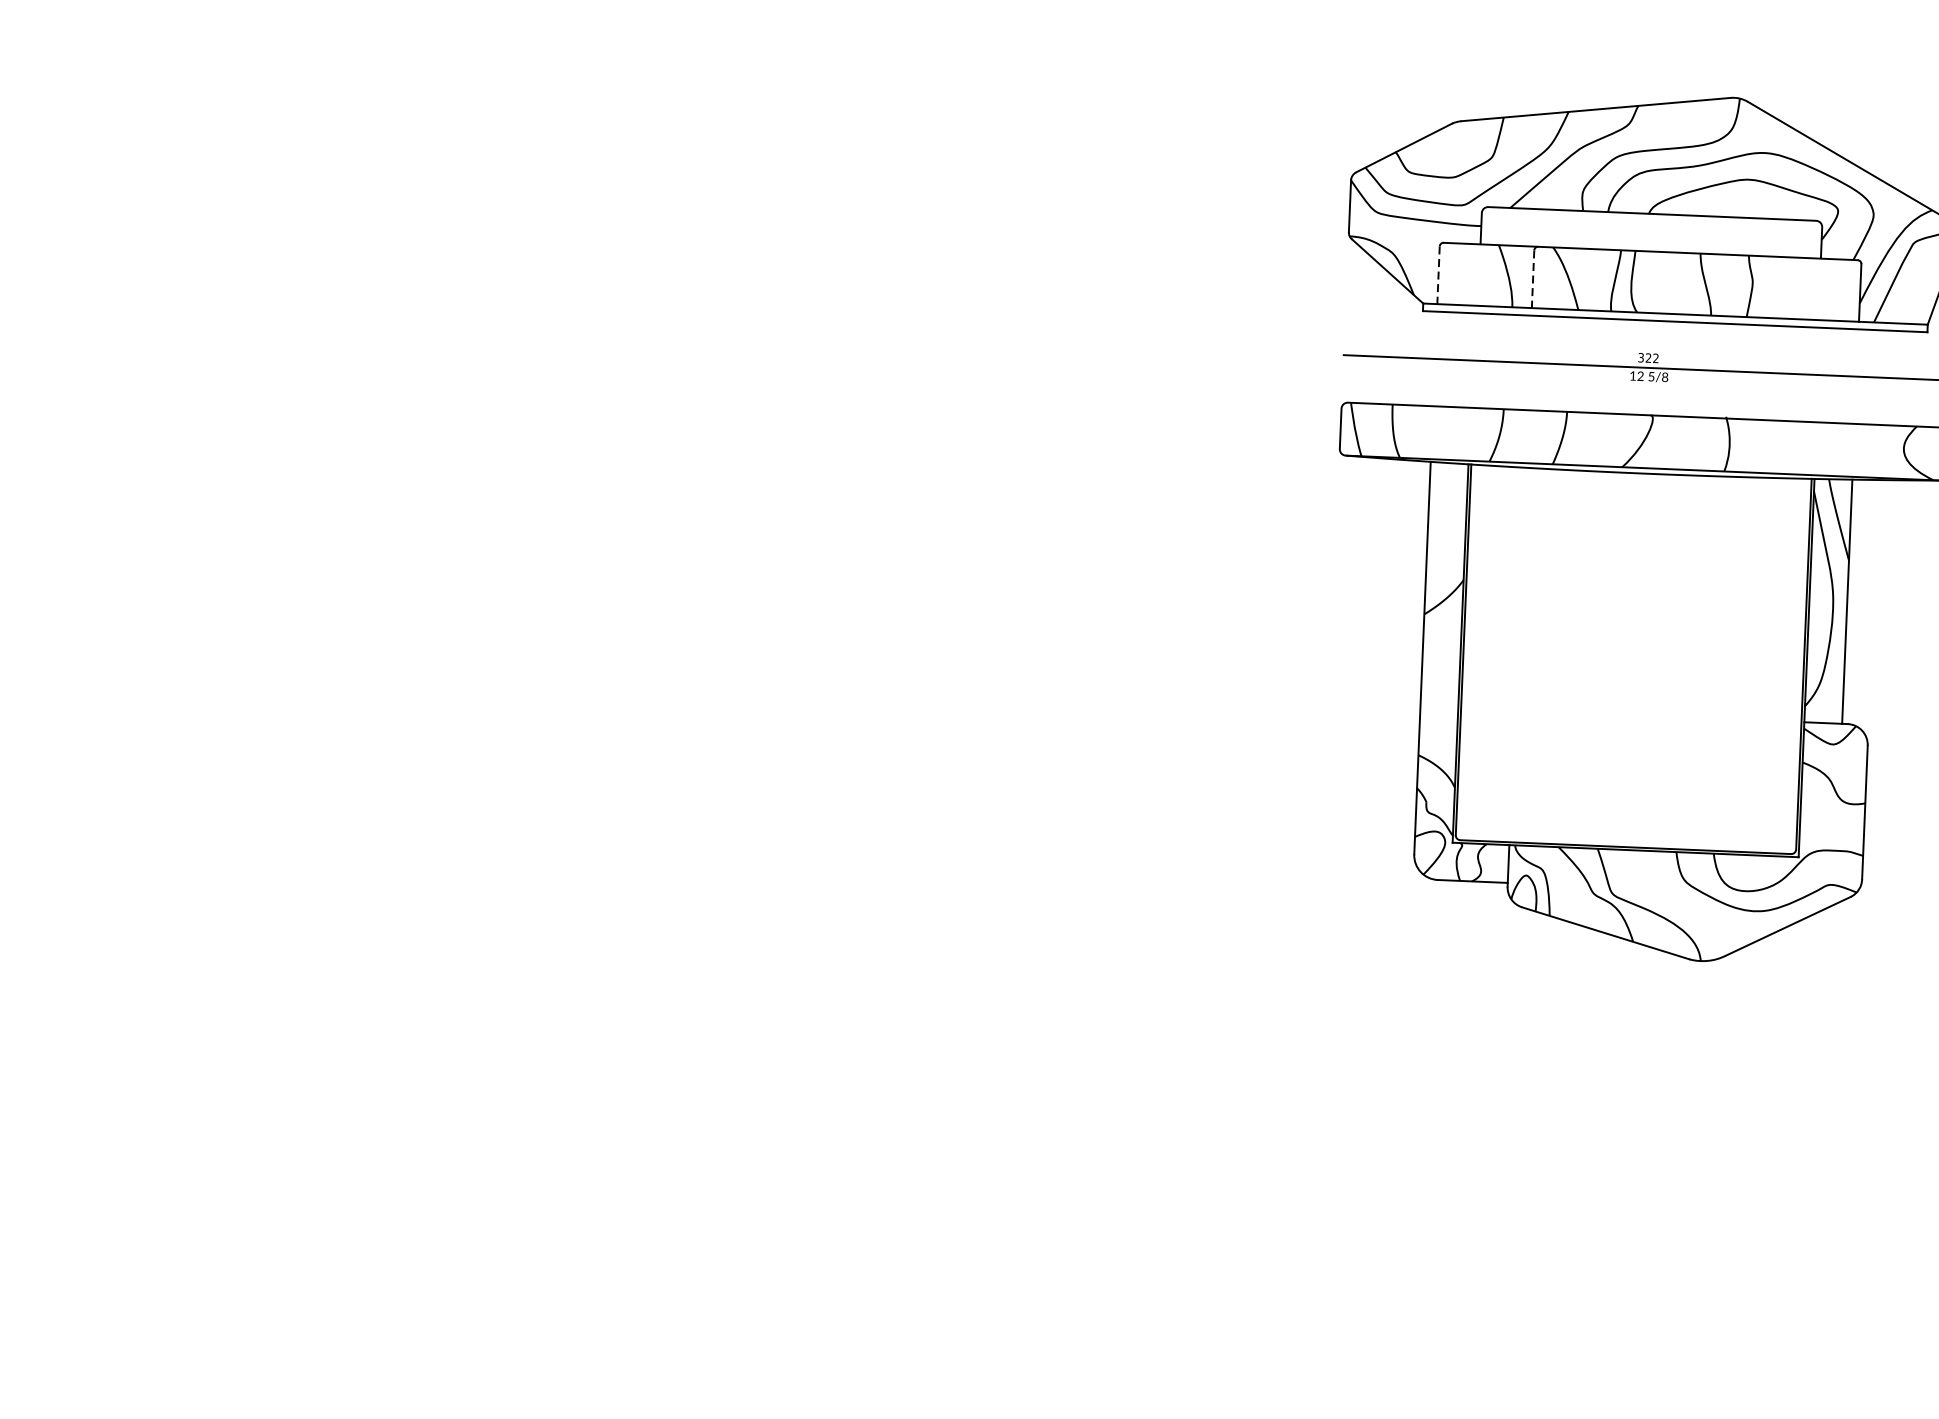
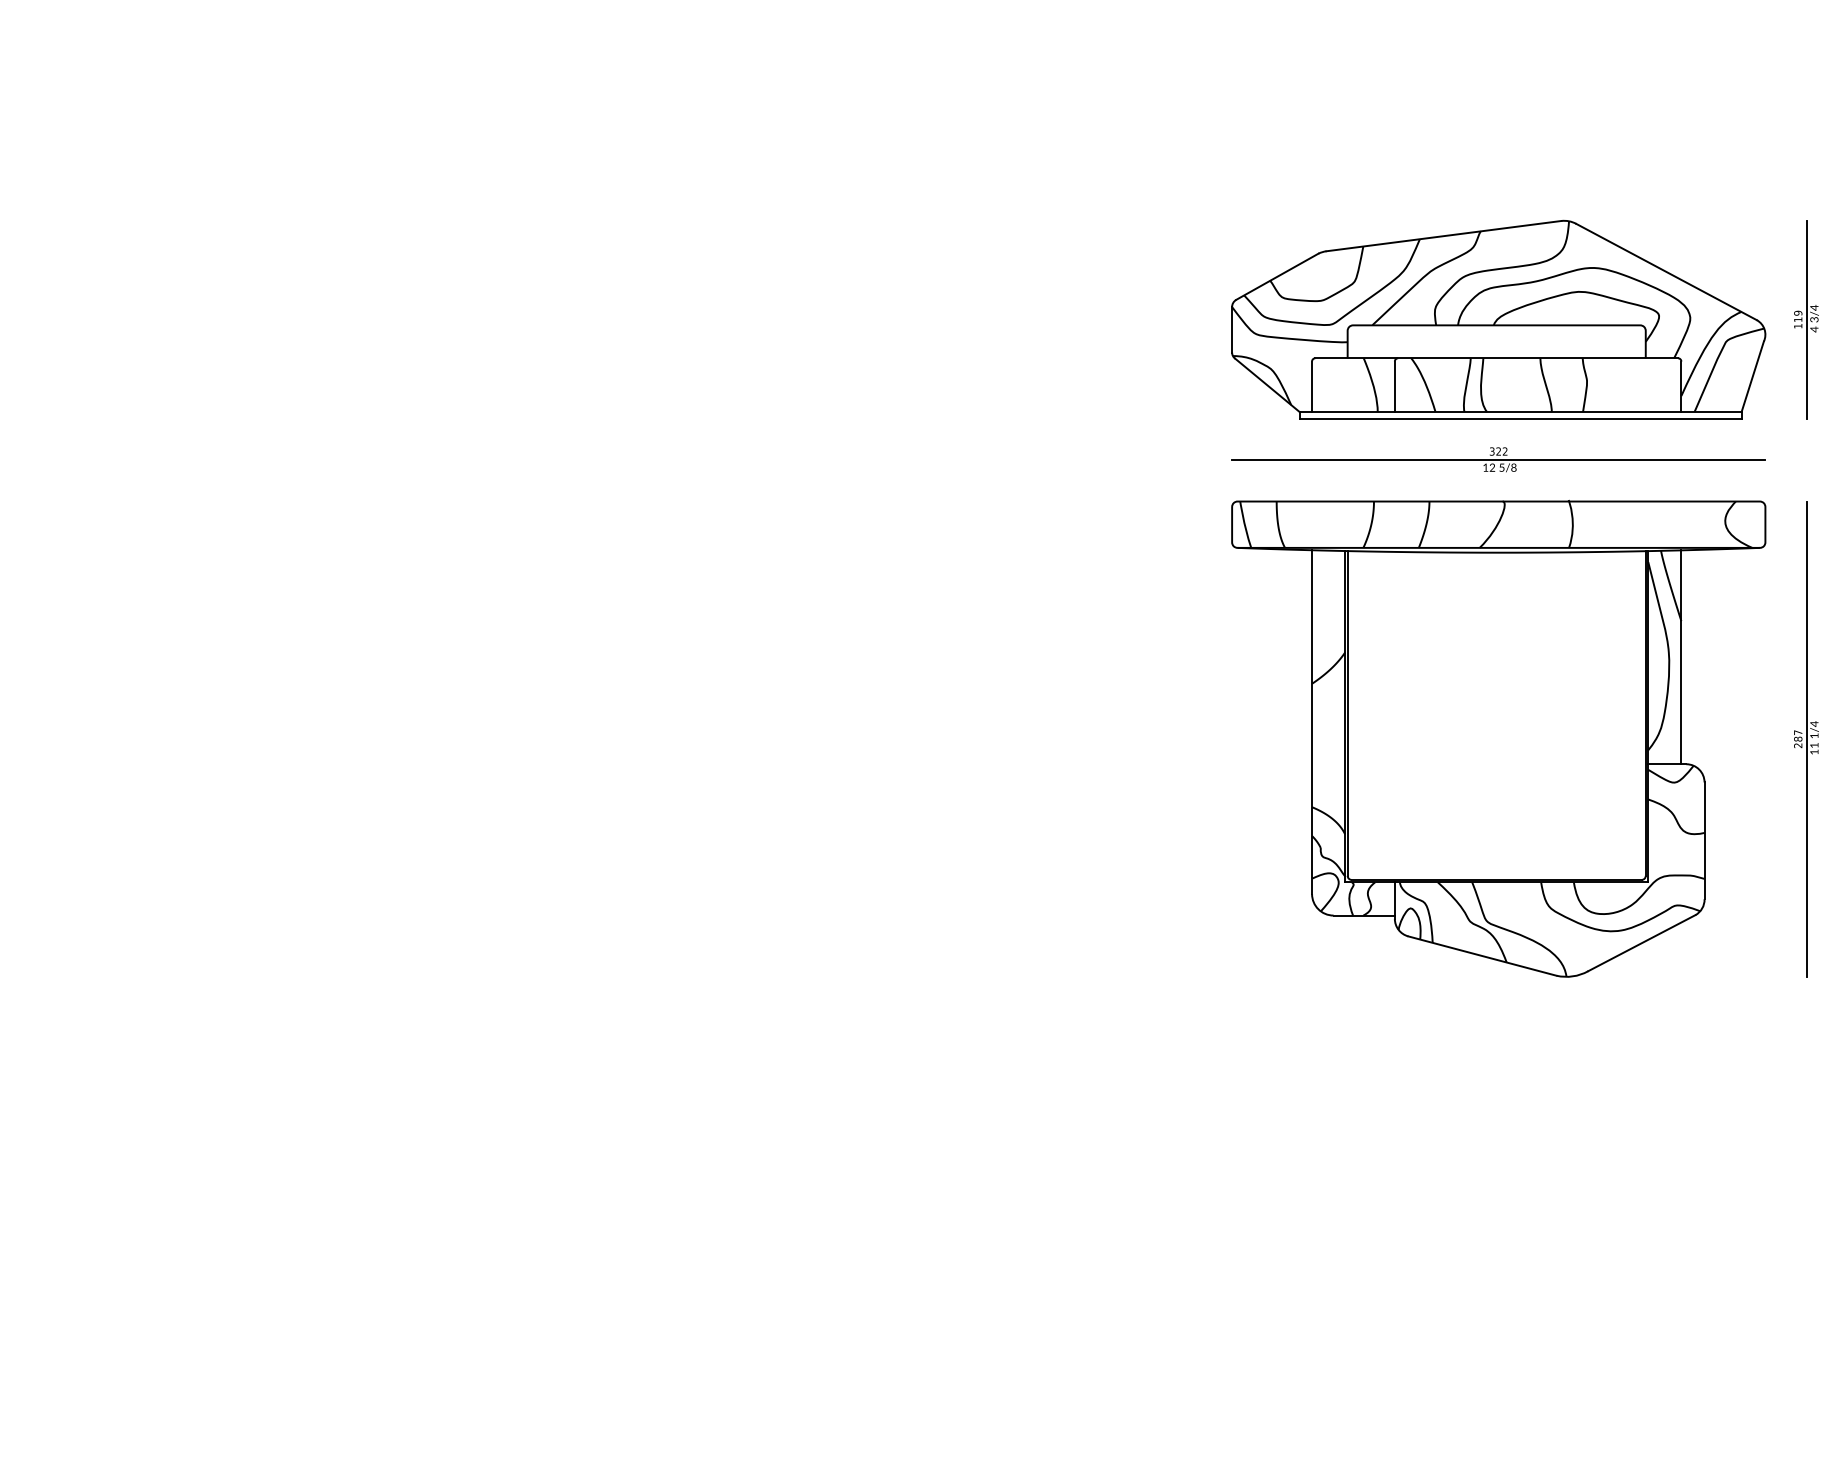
line: (1439, 276) -> (1312, 387), dashed -> solid
line: (1532, 280) -> (1394, 387), dashed -> solid

